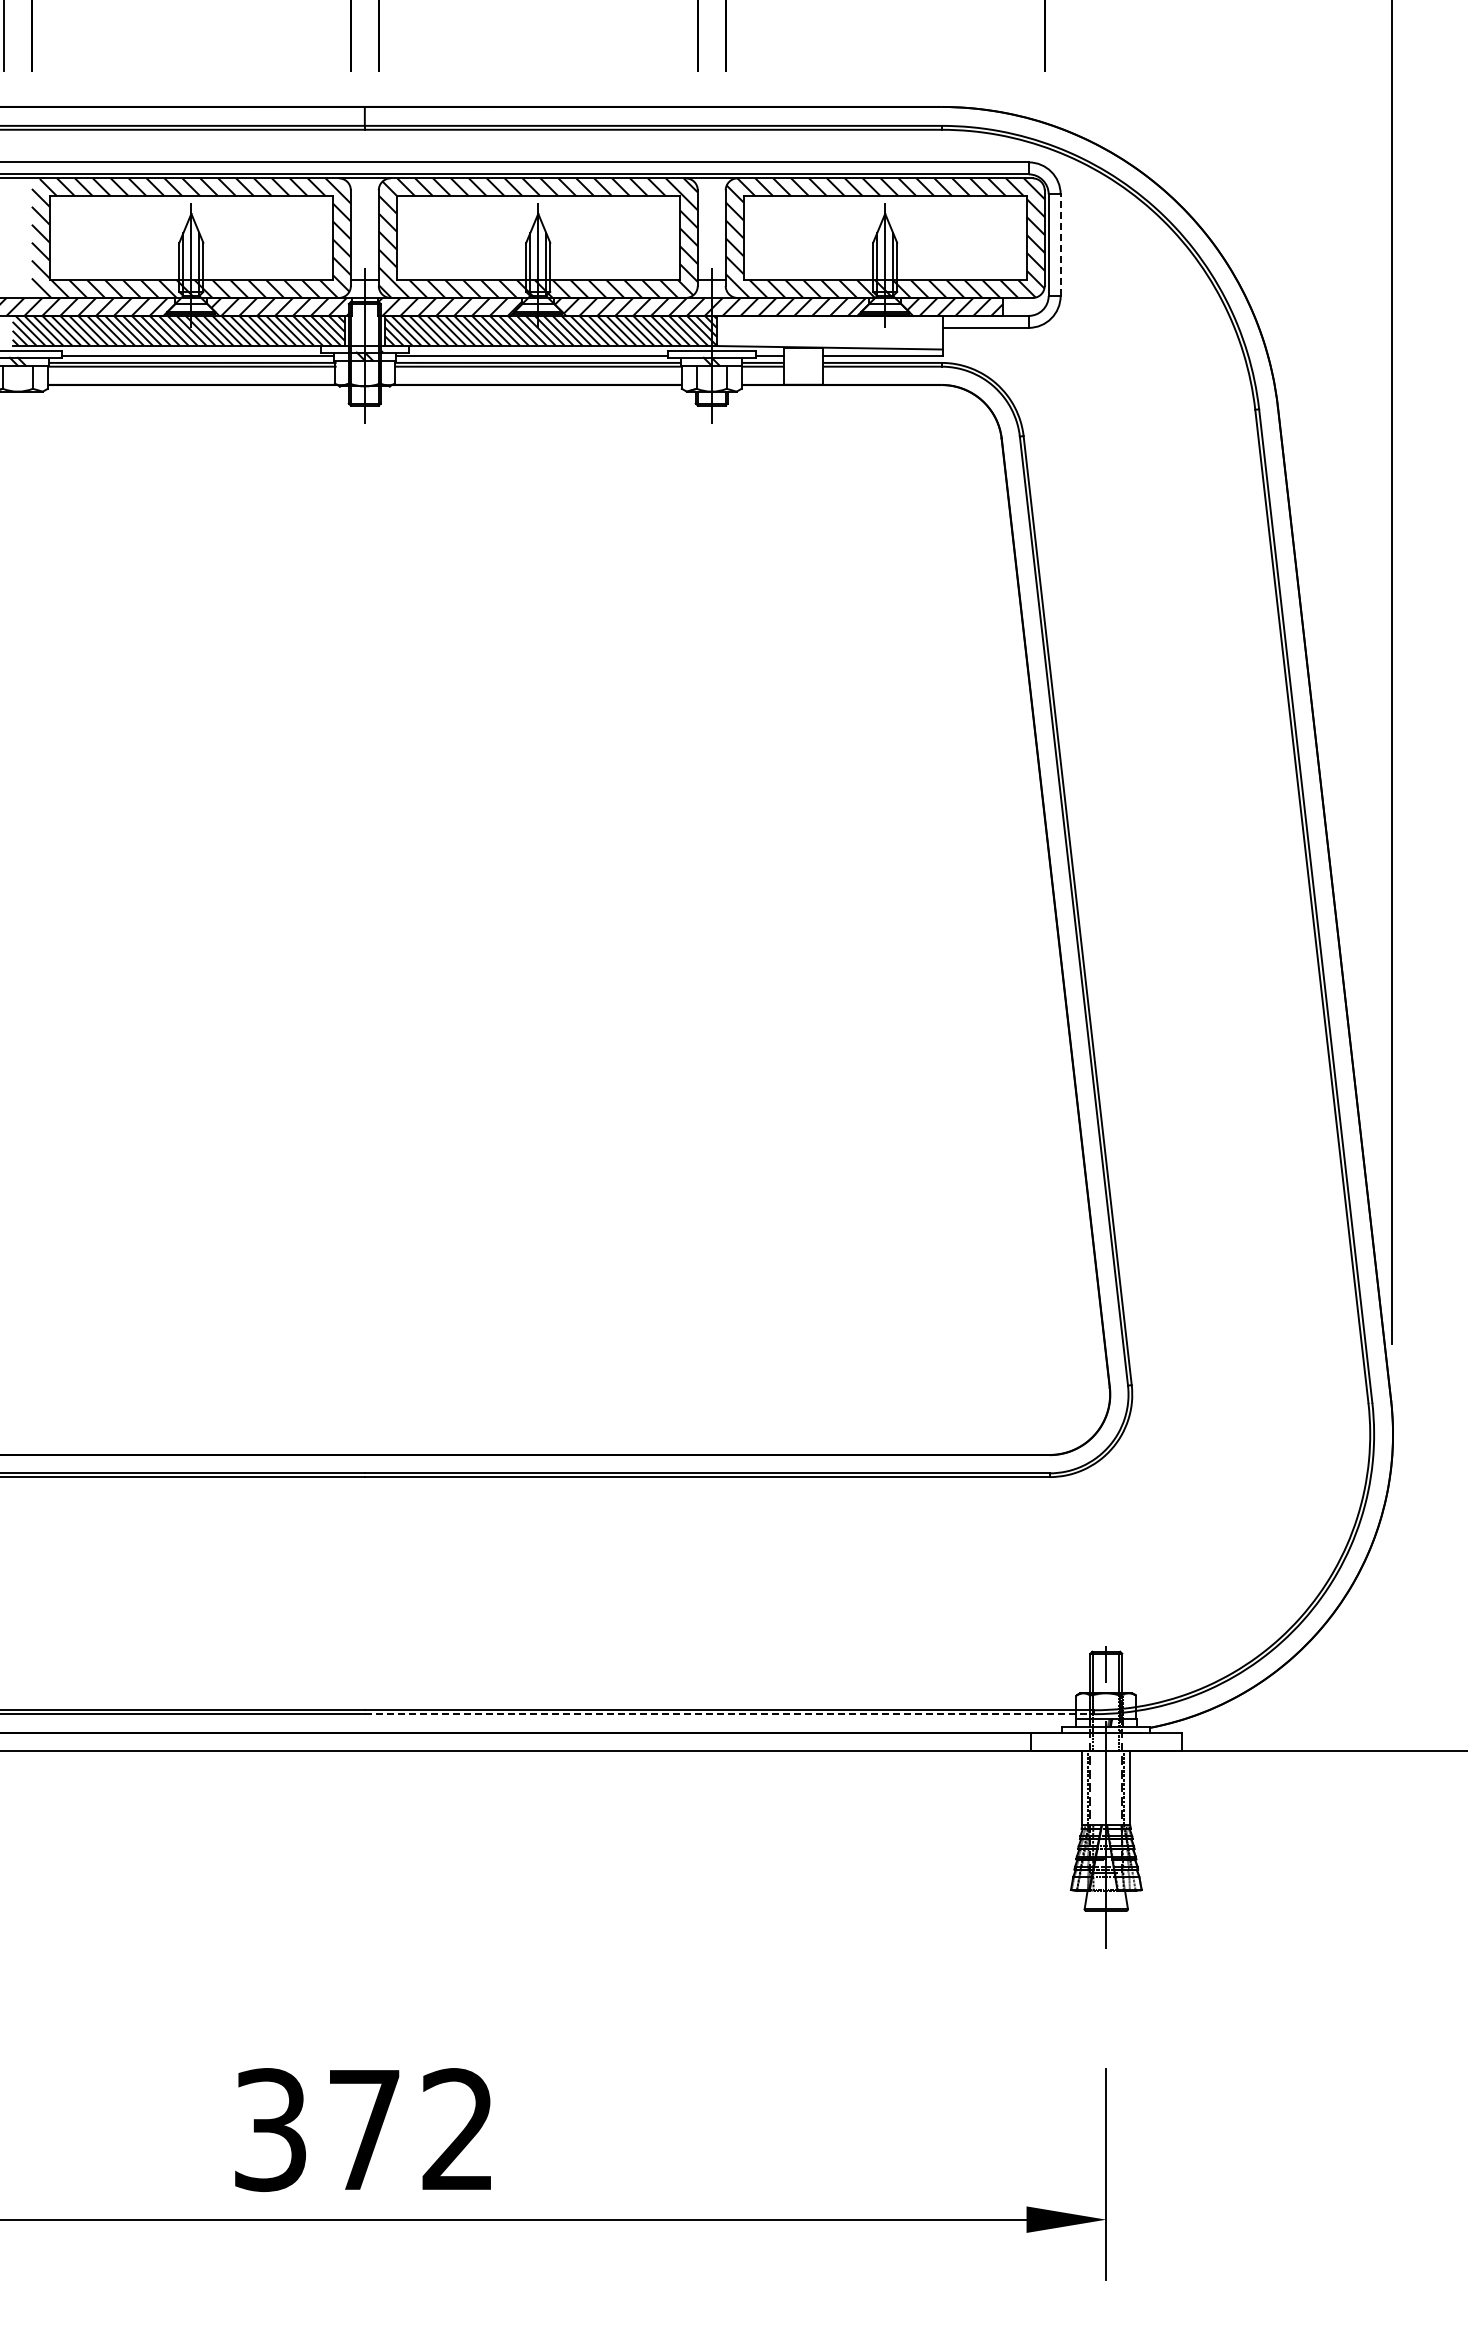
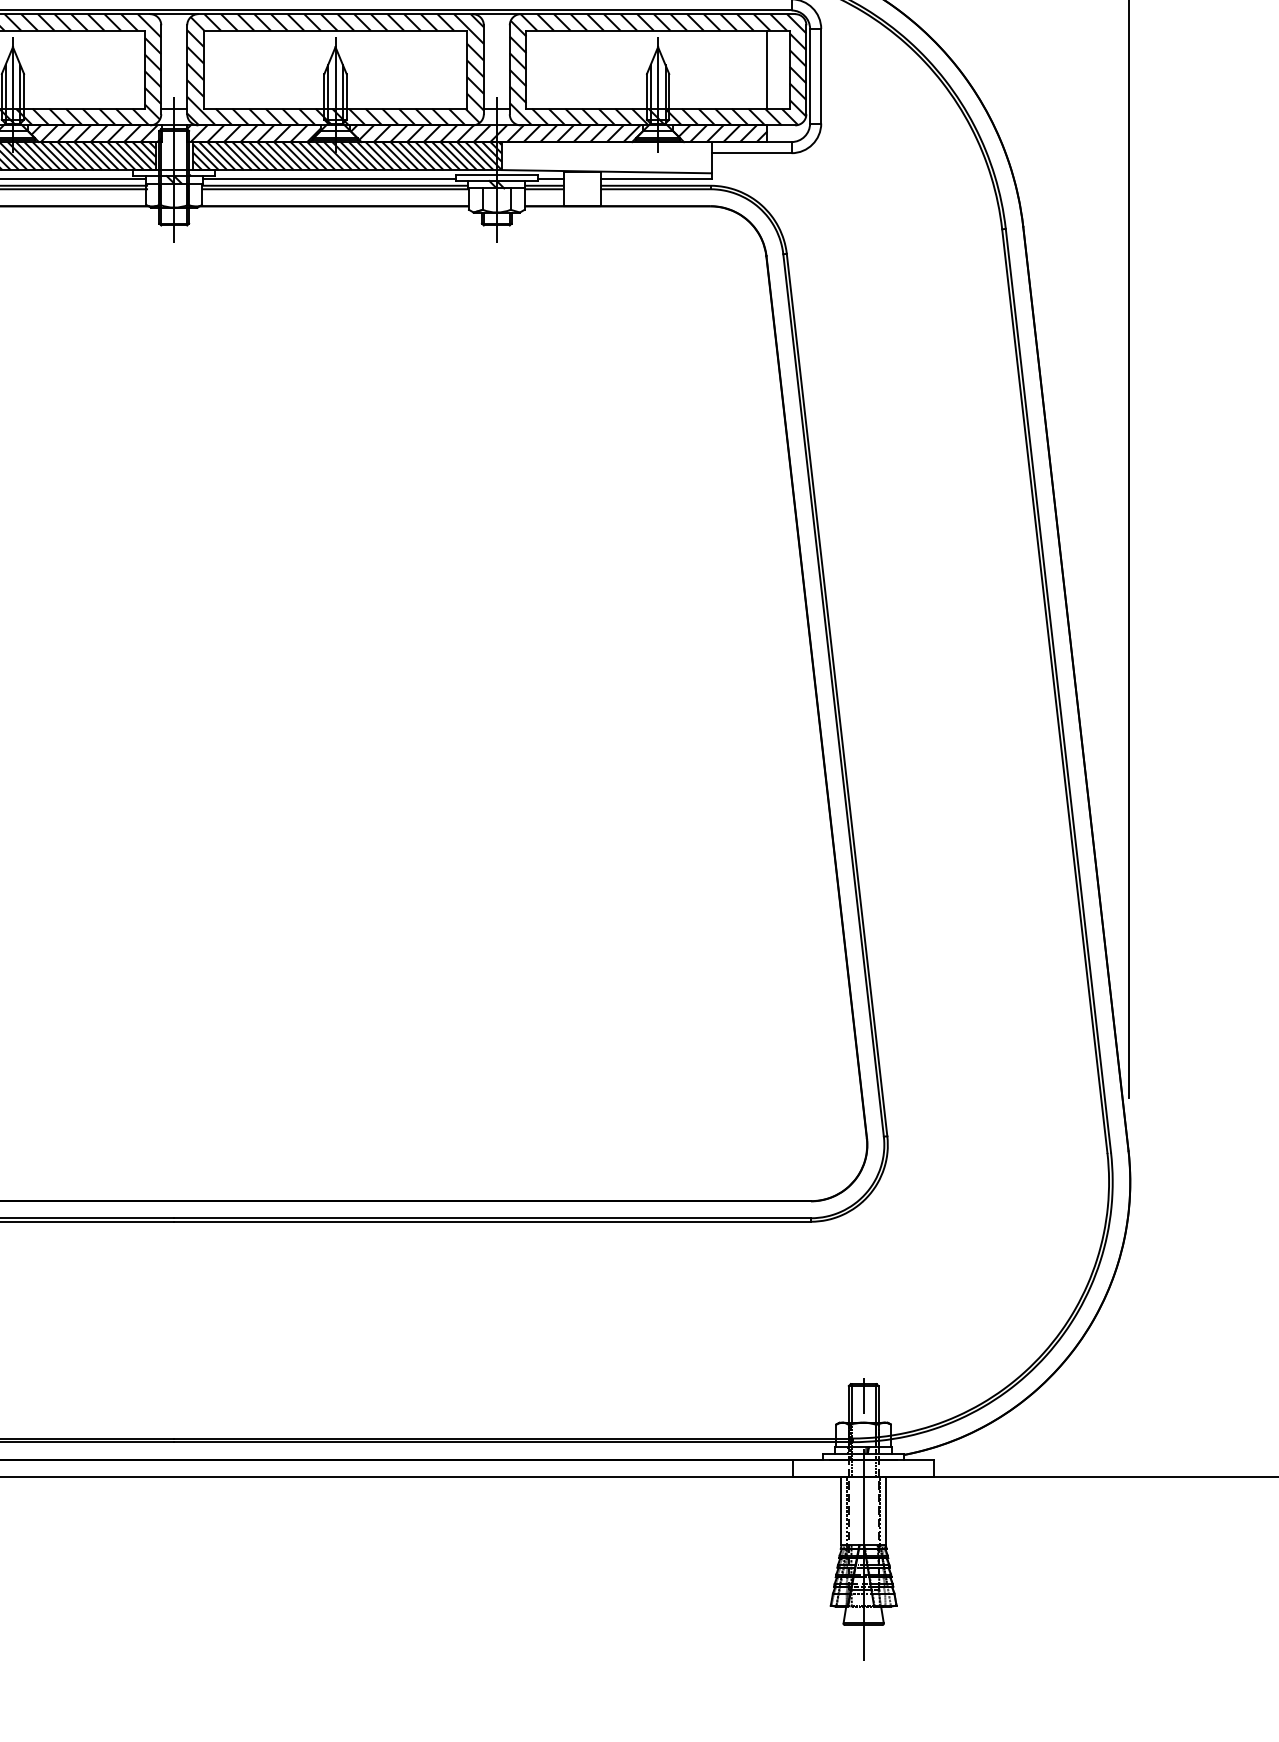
line: (1002, 238) -> (767, 70), added
line: (1060, 245) -> (821, 76), dashed -> solid
line: (729, 1714) -> (513, 1442), dashed -> solid

